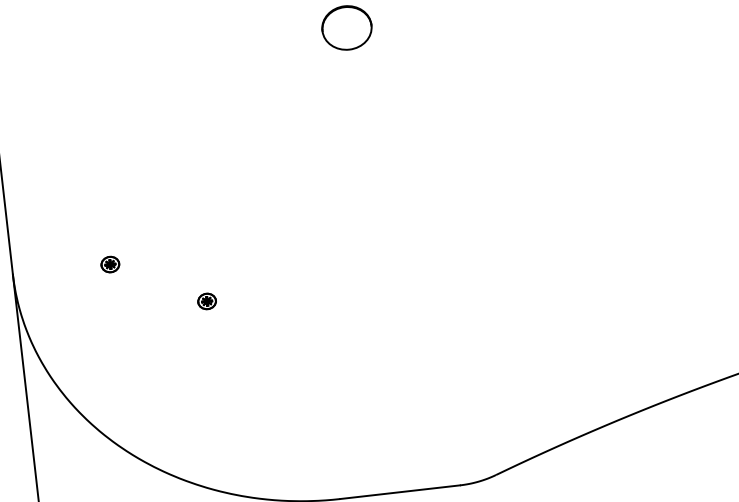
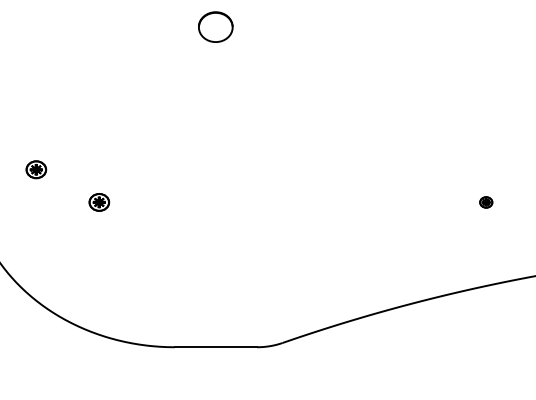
part: (110, 264) -> (36, 169), size x1.6
part: (207, 301) -> (99, 202), size x1.6

